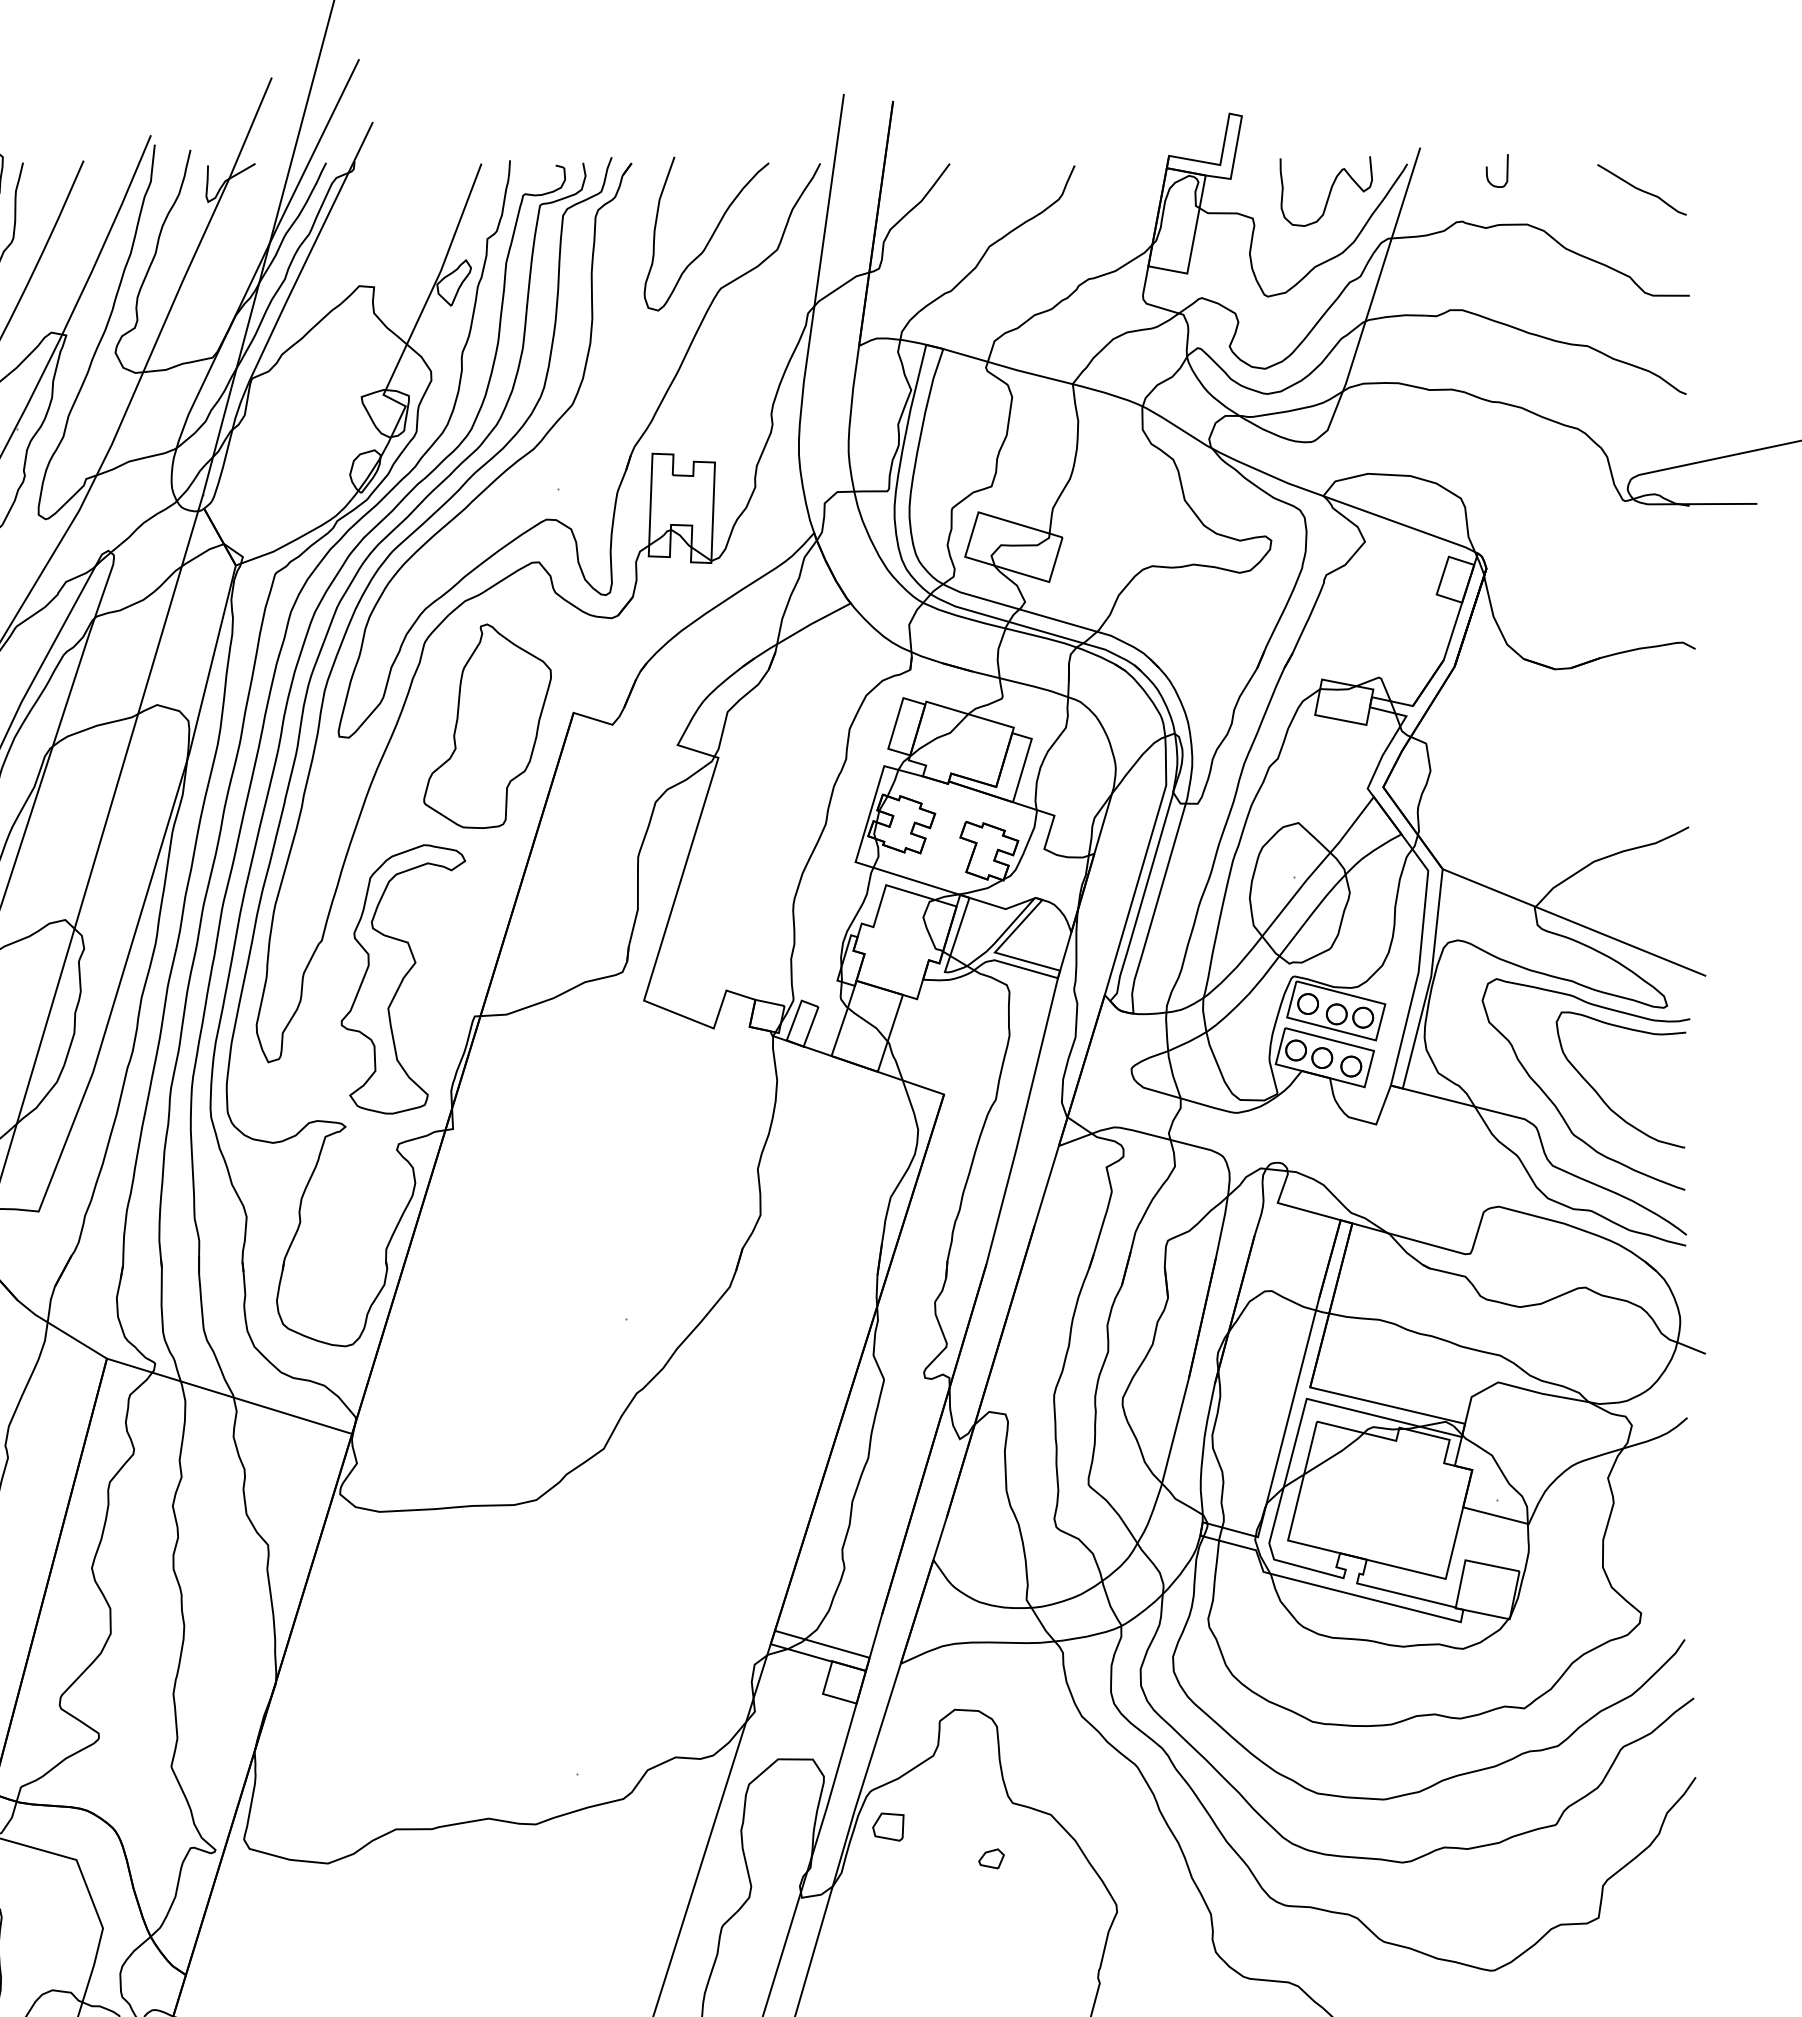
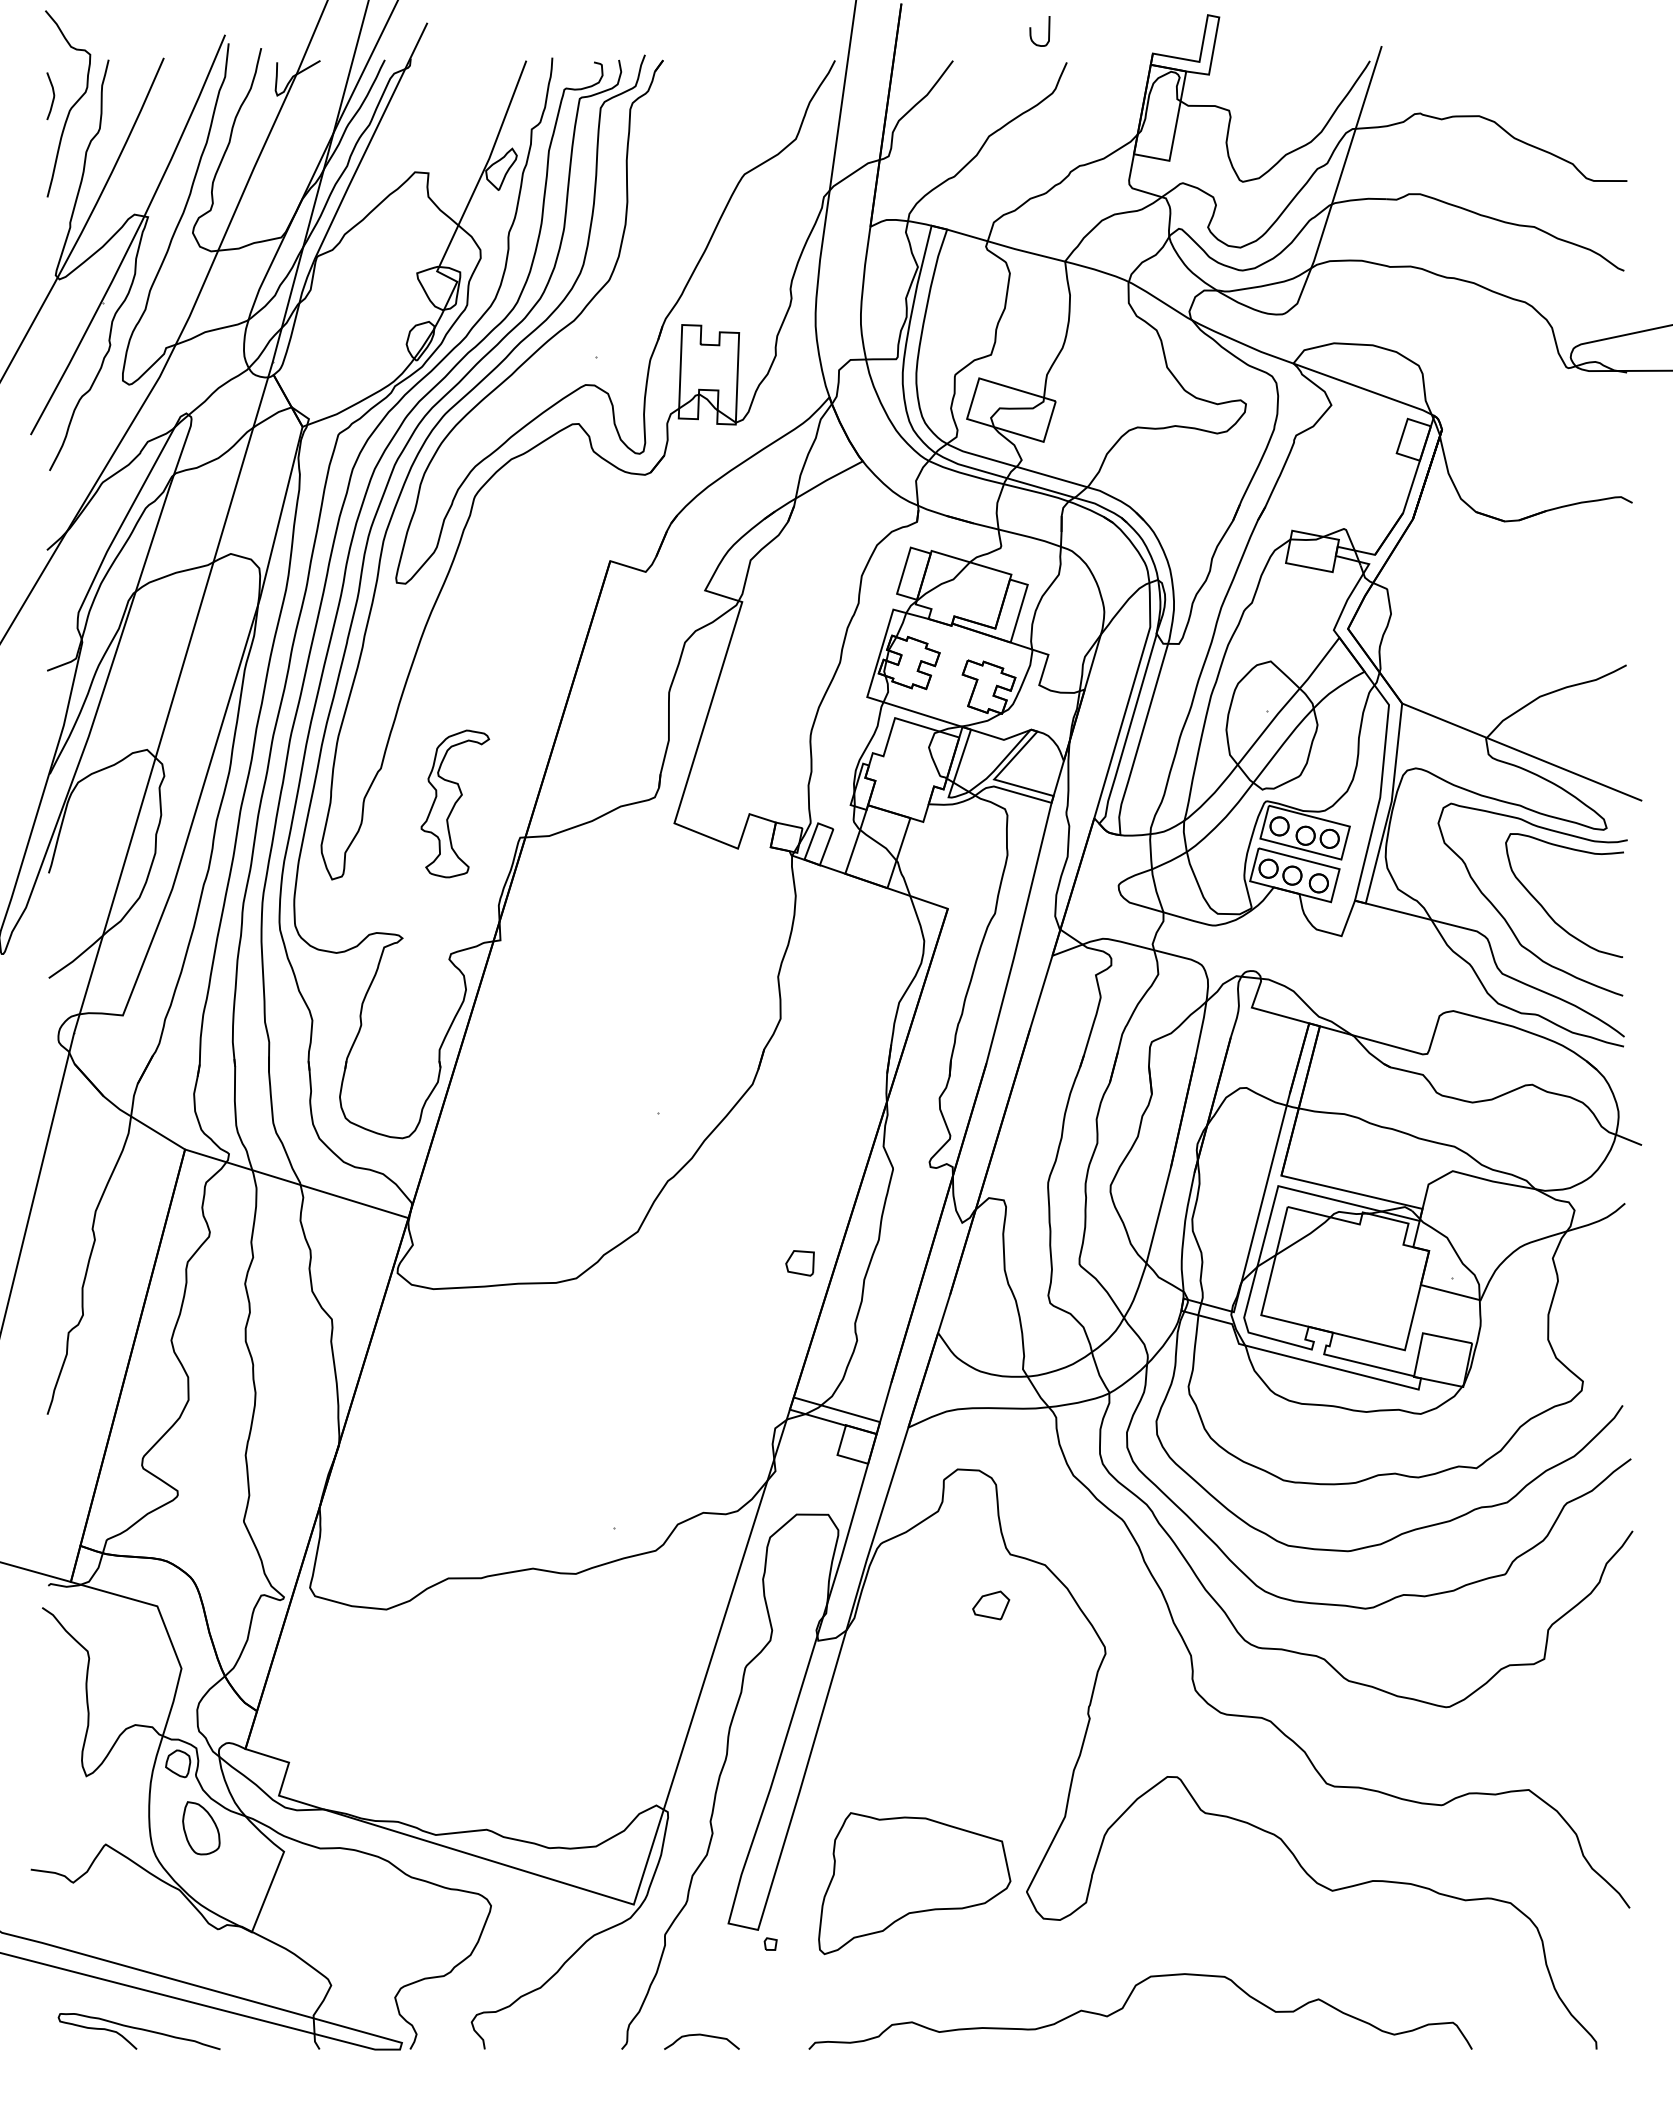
curve: (1488, 171) -> (1031, 31), moved
curve: (1641, 189) -> (1583, 84), removed
curve: (1328, 191) -> (1298, 86), removed
curve: (711, 235) -> (735, 126), removed
part: (487, 725) -> (531, 572), removed
part: (403, 978) -> (455, 803), size x0.6
part: (887, 1827) -> (799, 1263), moved
part: (990, 1857) -> (990, 1604), size x1.6

